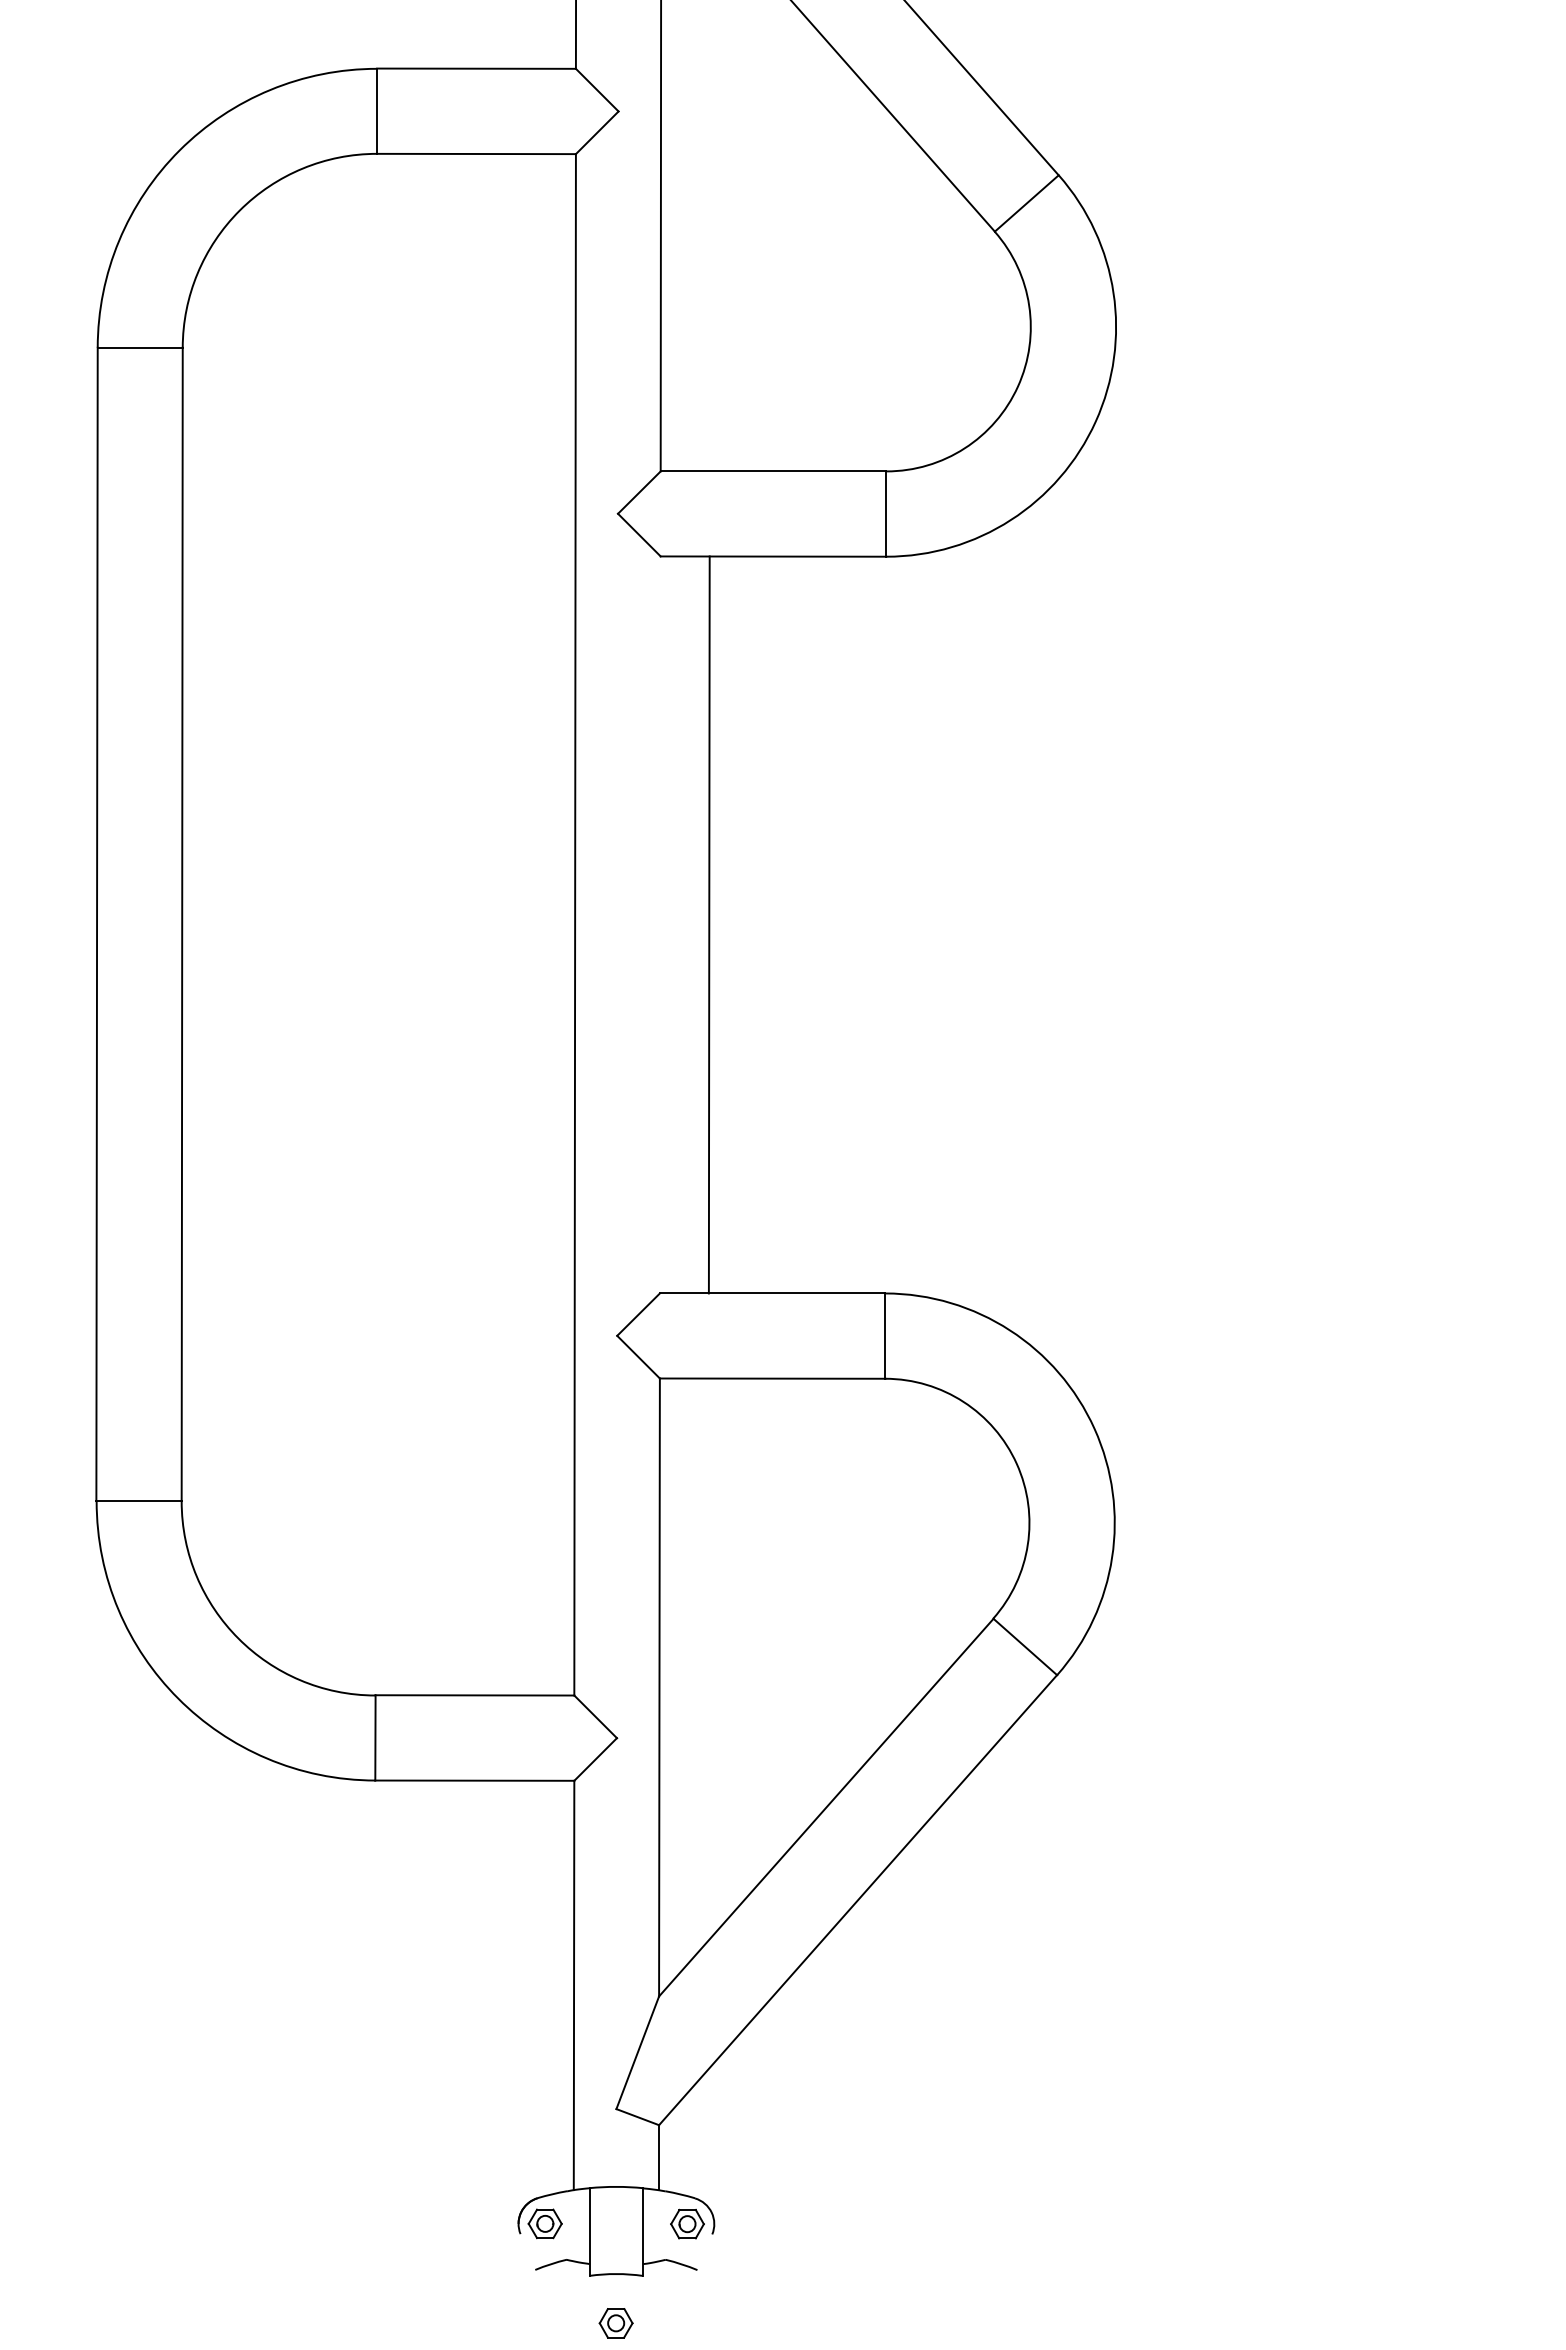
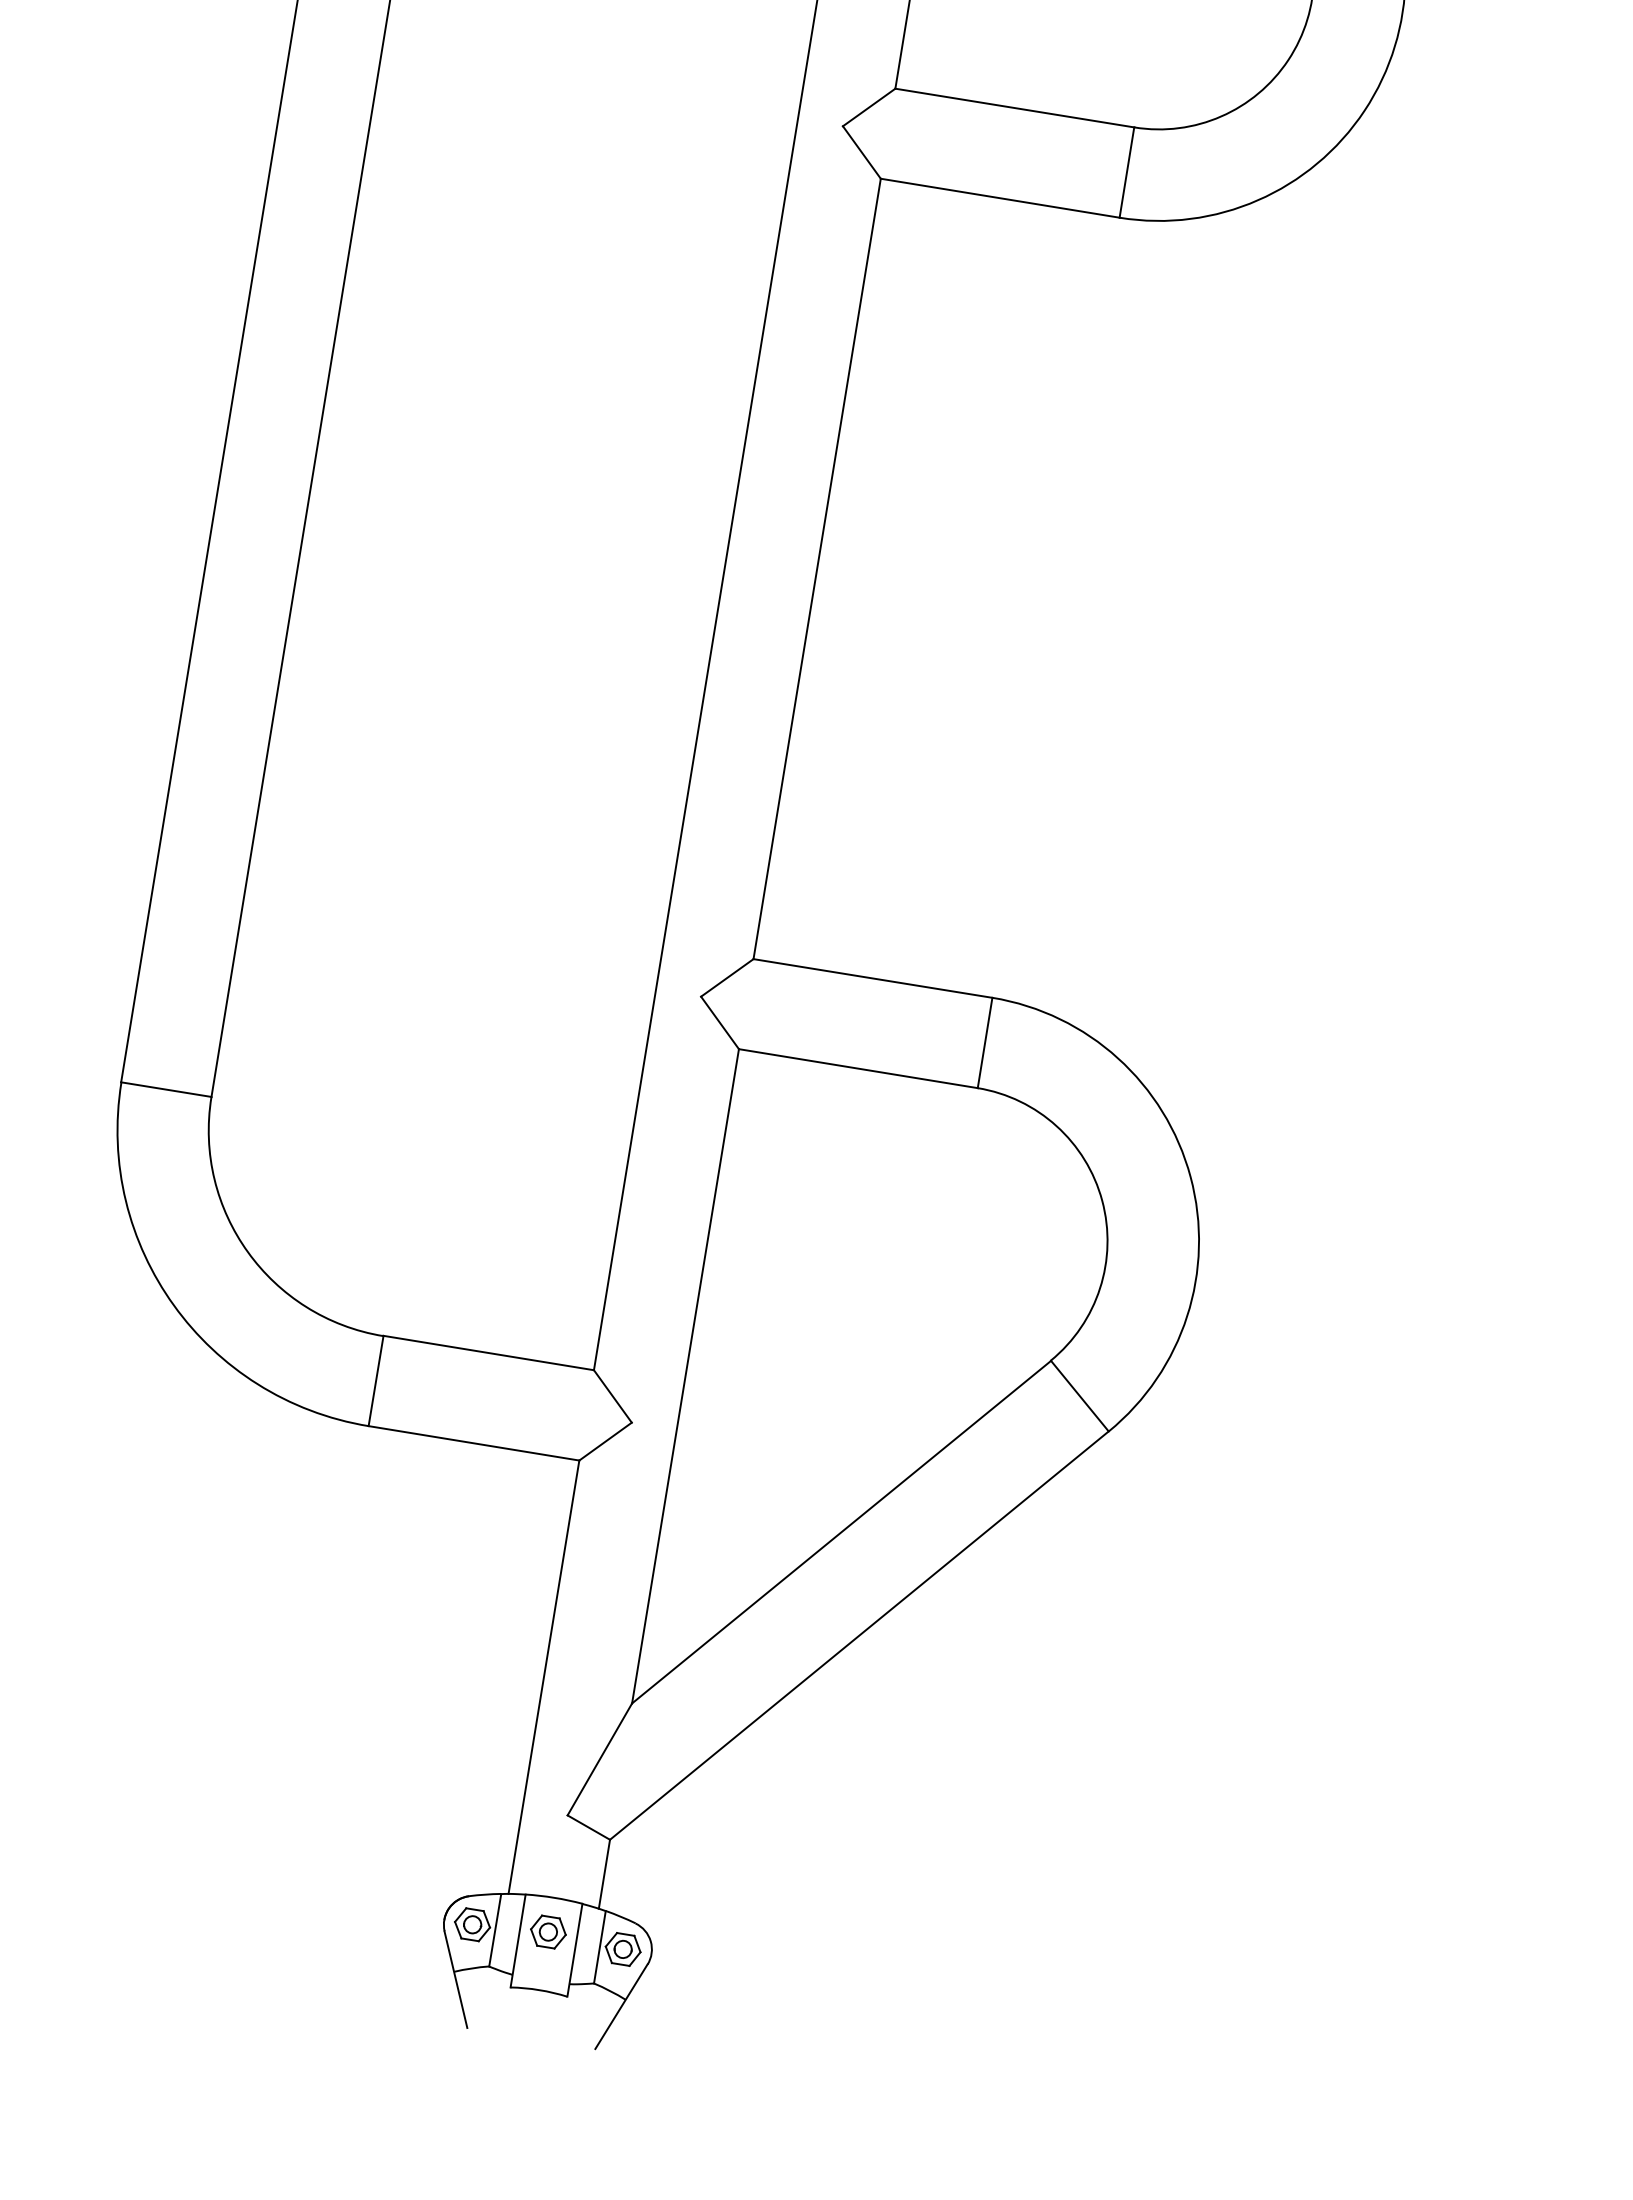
line: (708, 924) -> (816, 568), moved
line: (566, 2225) -> (494, 1930), added
line: (665, 2225) -> (599, 1947), added
line: (537, 2276) -> (455, 1979), added
line: (694, 2276) -> (621, 2006), added
part: (615, 2323) -> (547, 1932), moved

